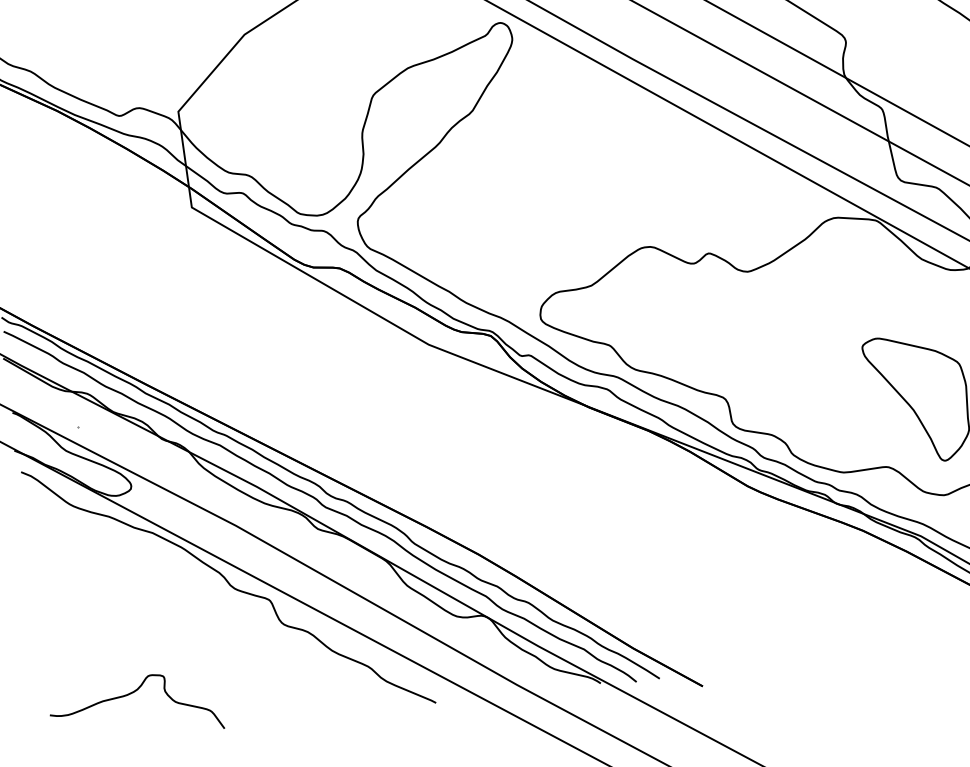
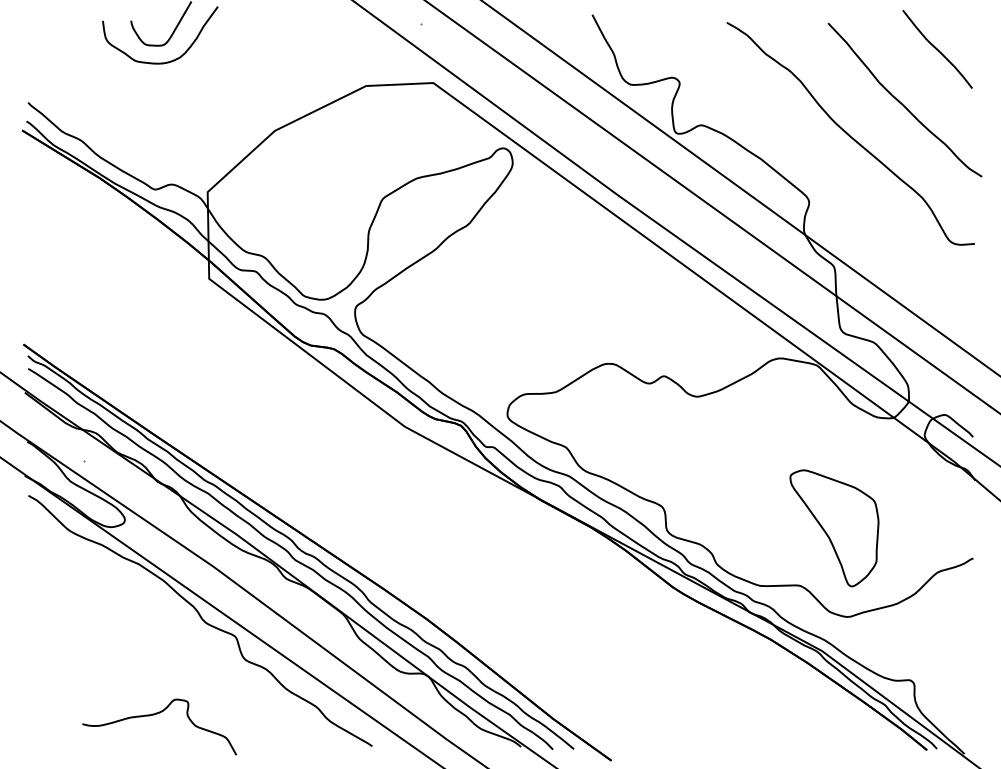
curve: (128, 695) -> (154, 715), moved

